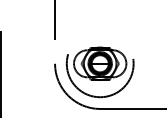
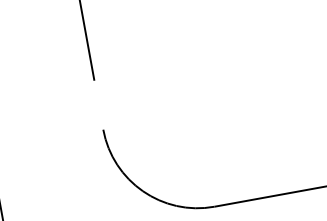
part: (99, 72) -> (199, 130), removed

